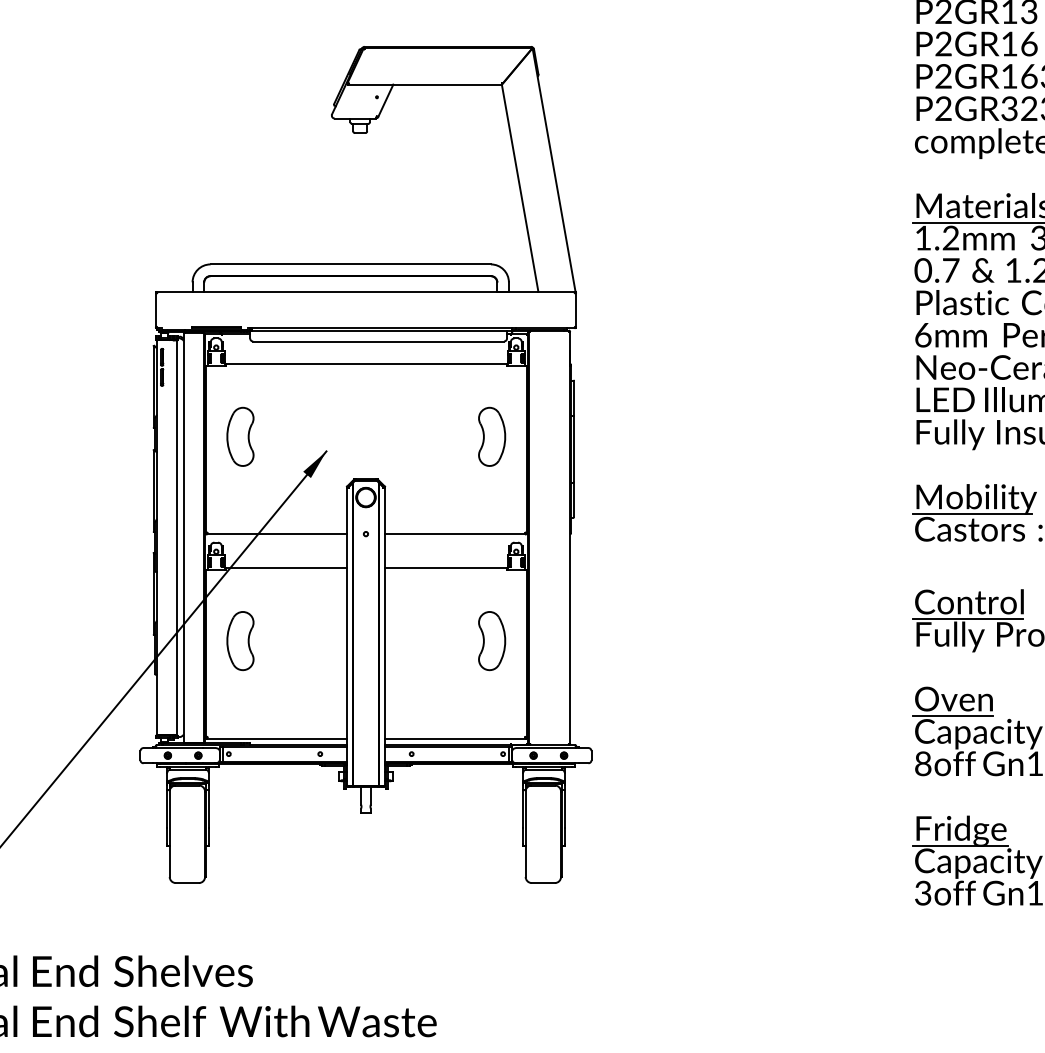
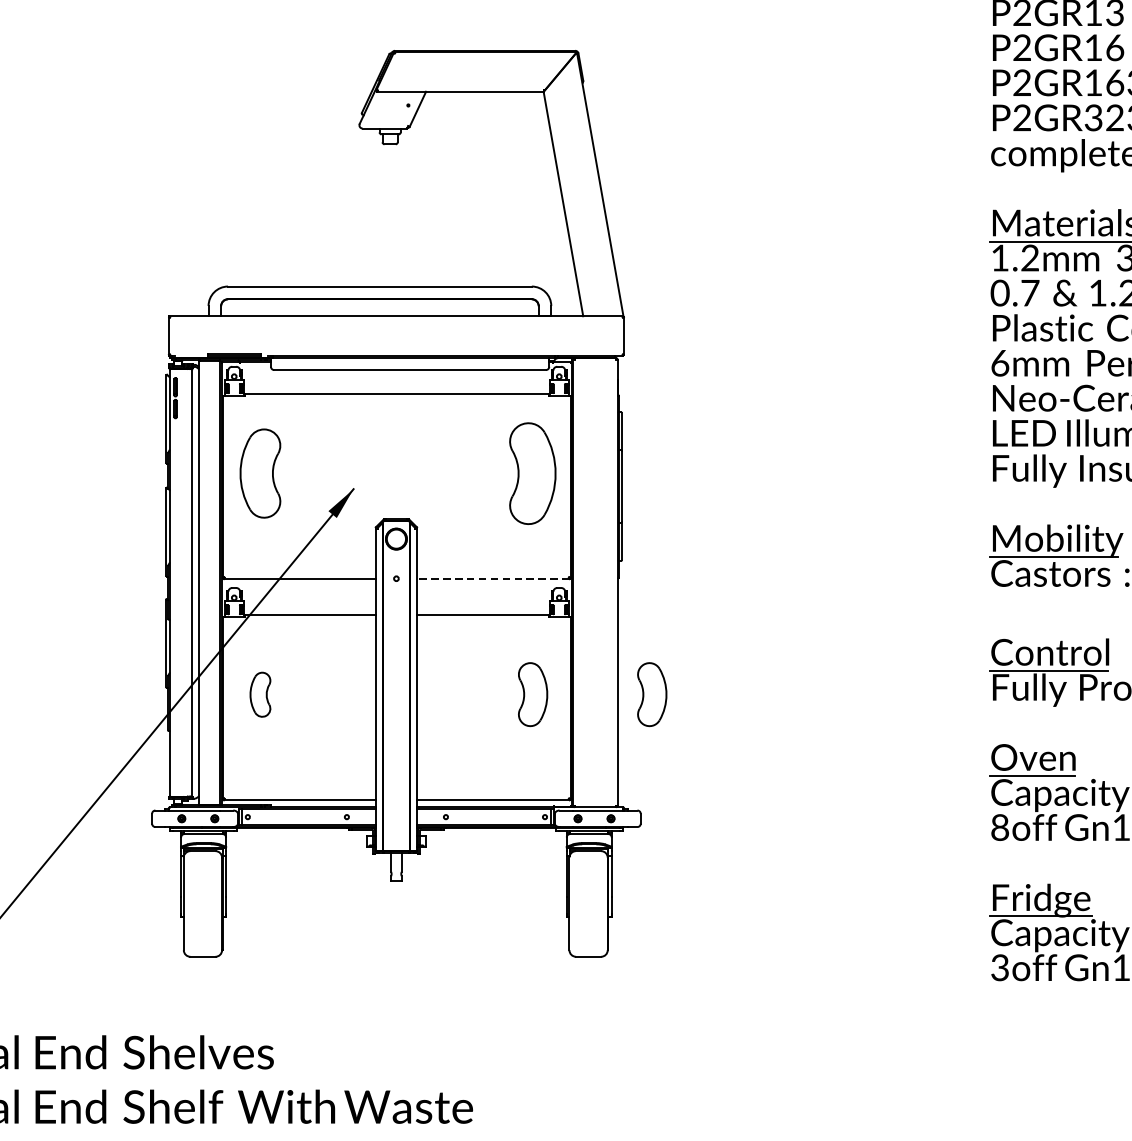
part: (240, 436) -> (260, 472), size x1.4
part: (492, 436) -> (533, 472), size x1.6
line: (455, 534) -> (493, 579), solid -> dashed
part: (240, 641) -> (260, 695), size x0.7
part: (602, 641) -> (652, 695), added

